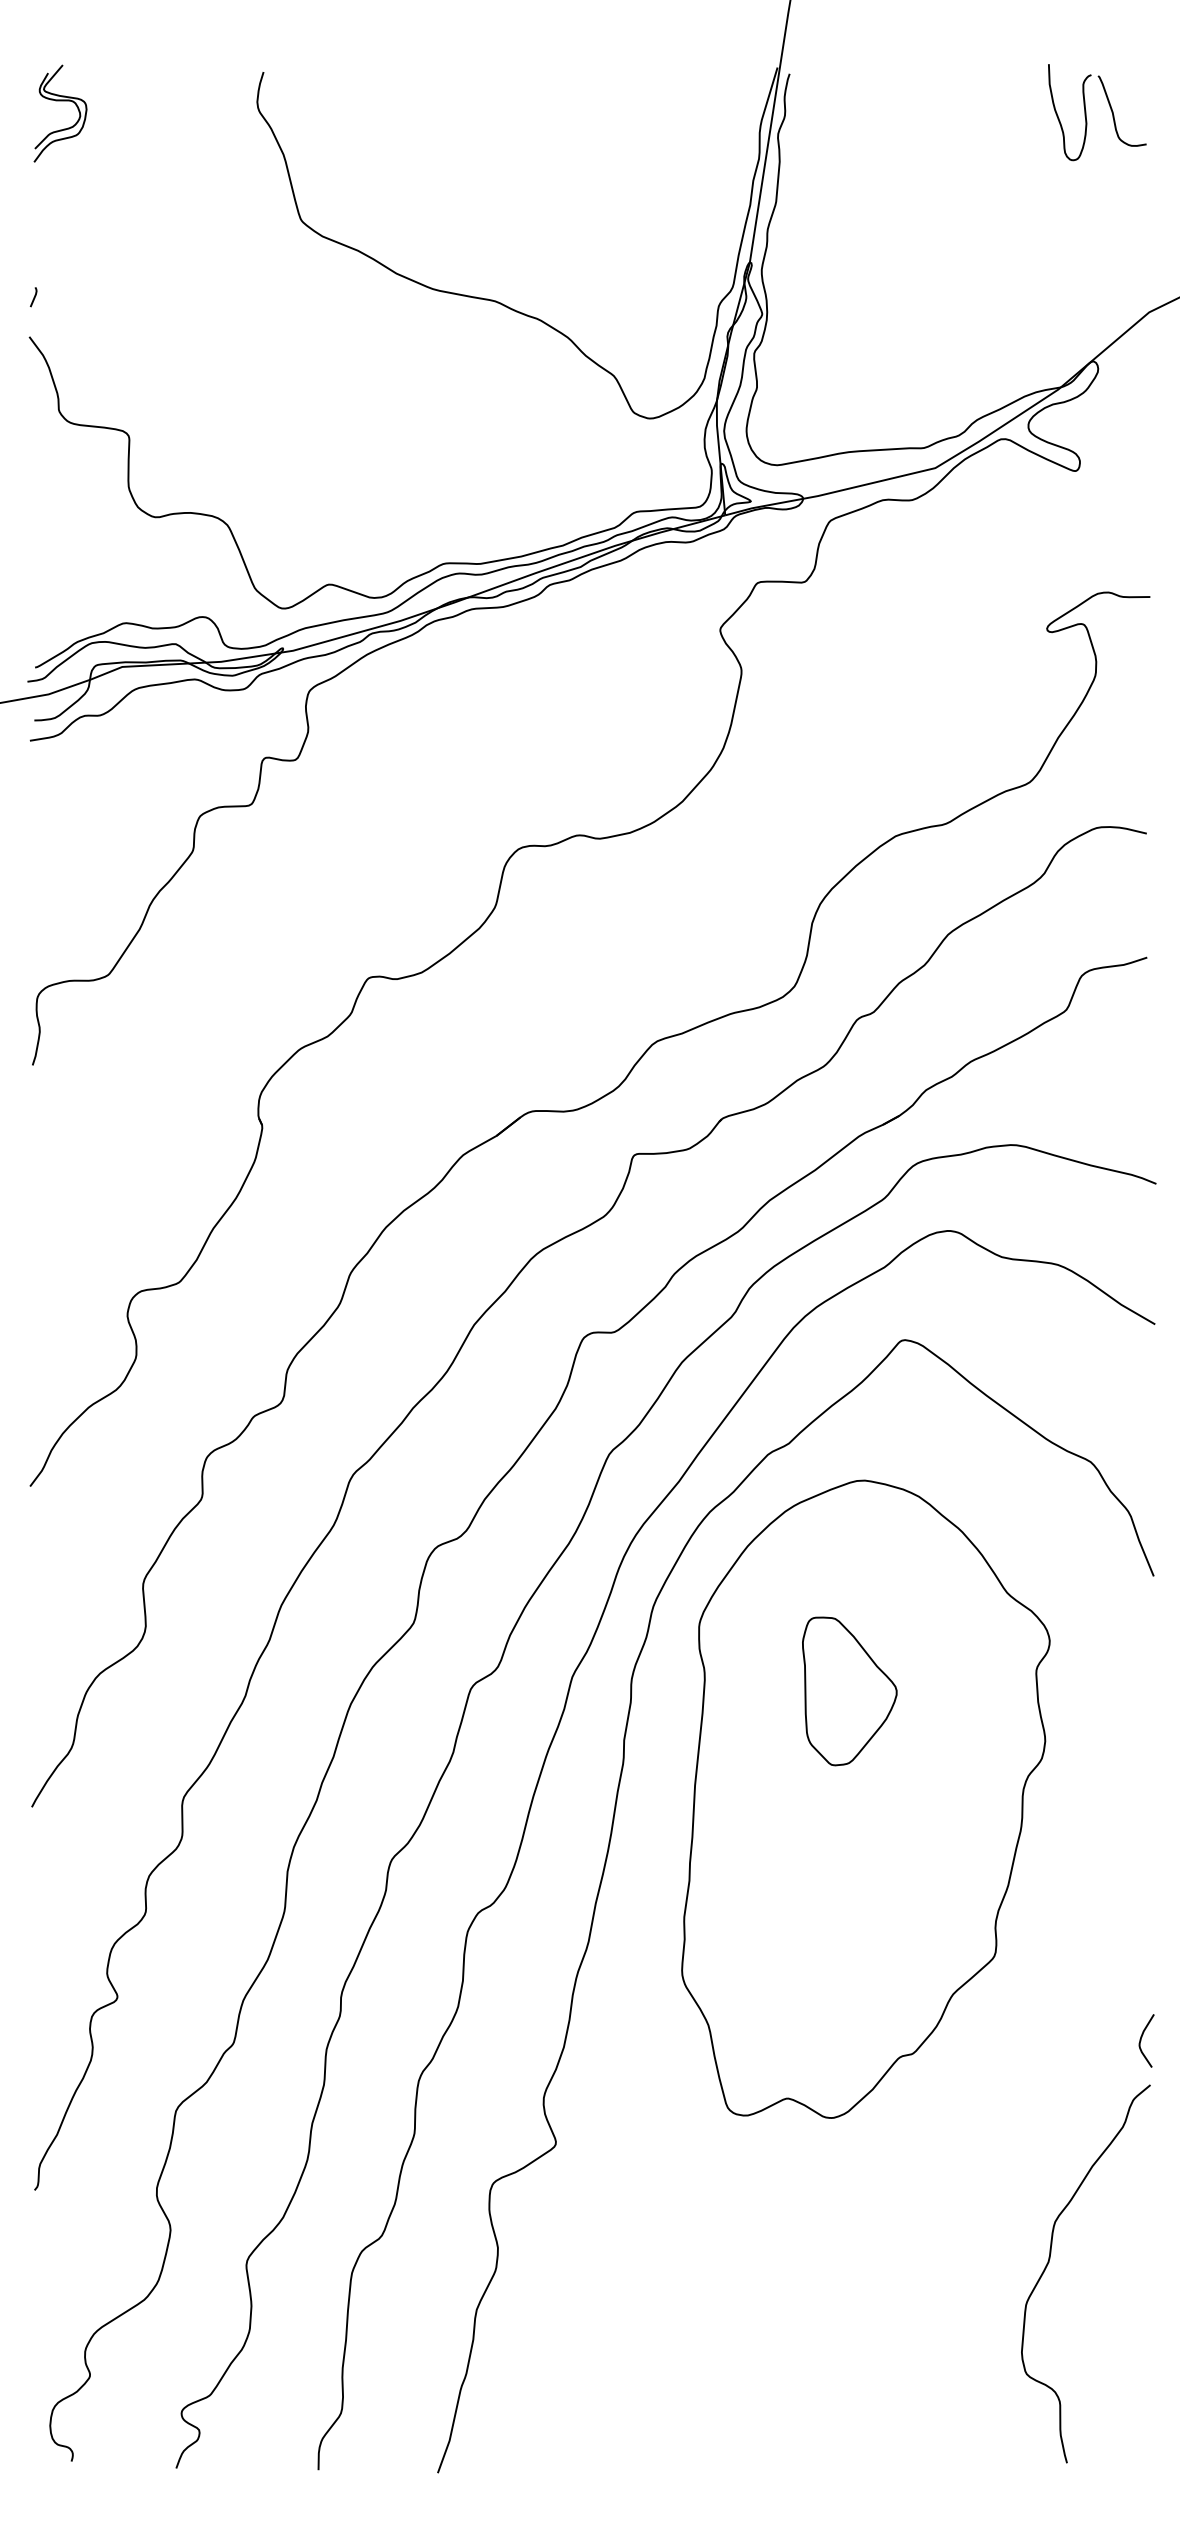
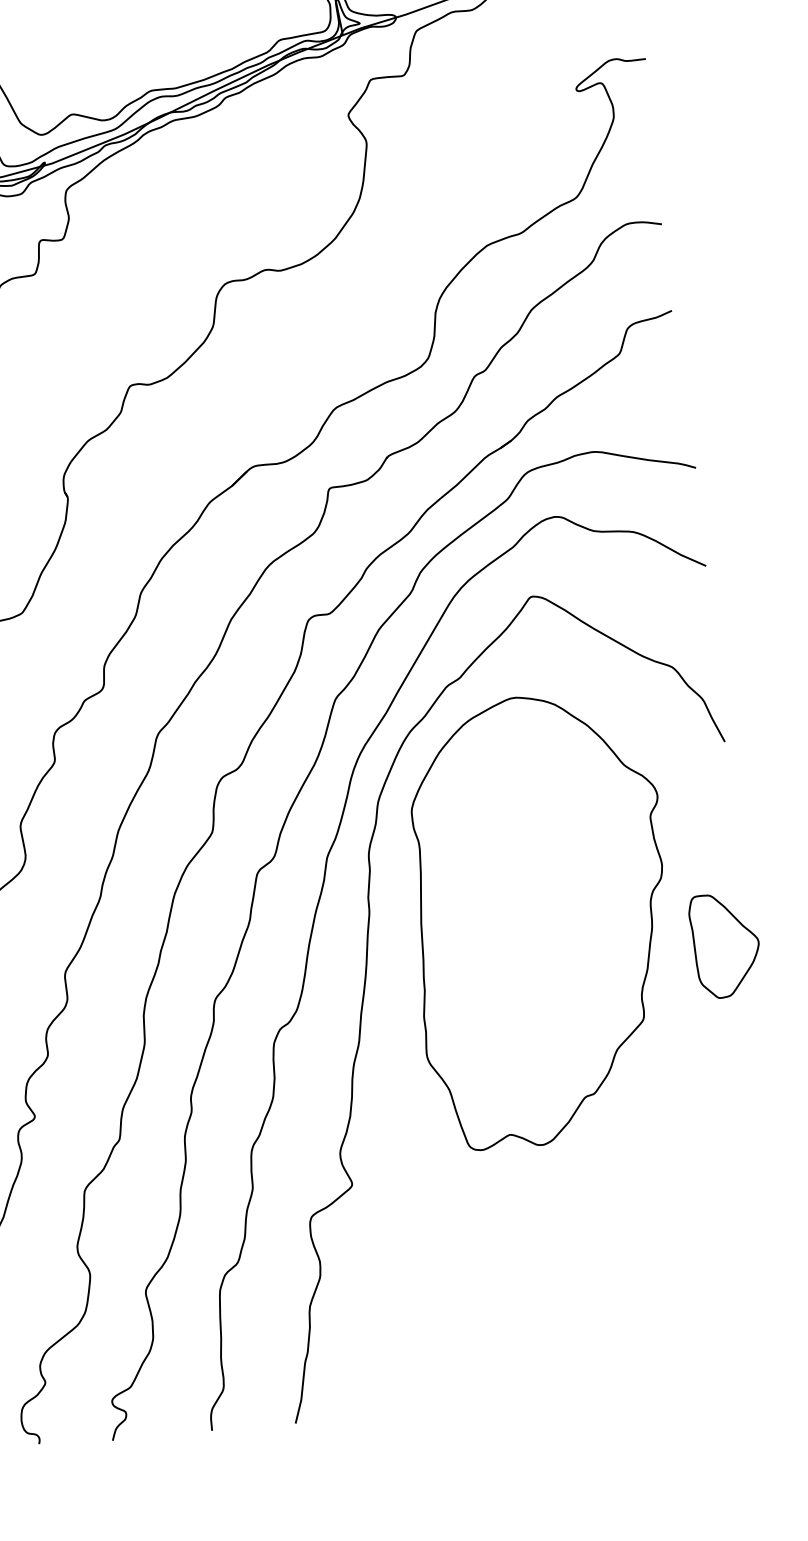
part: (849, 1691) -> (725, 945), moved
curve: (1142, 2037) -> (753, 1064), removed
curve: (1049, 2262) -> (705, 1228), removed

